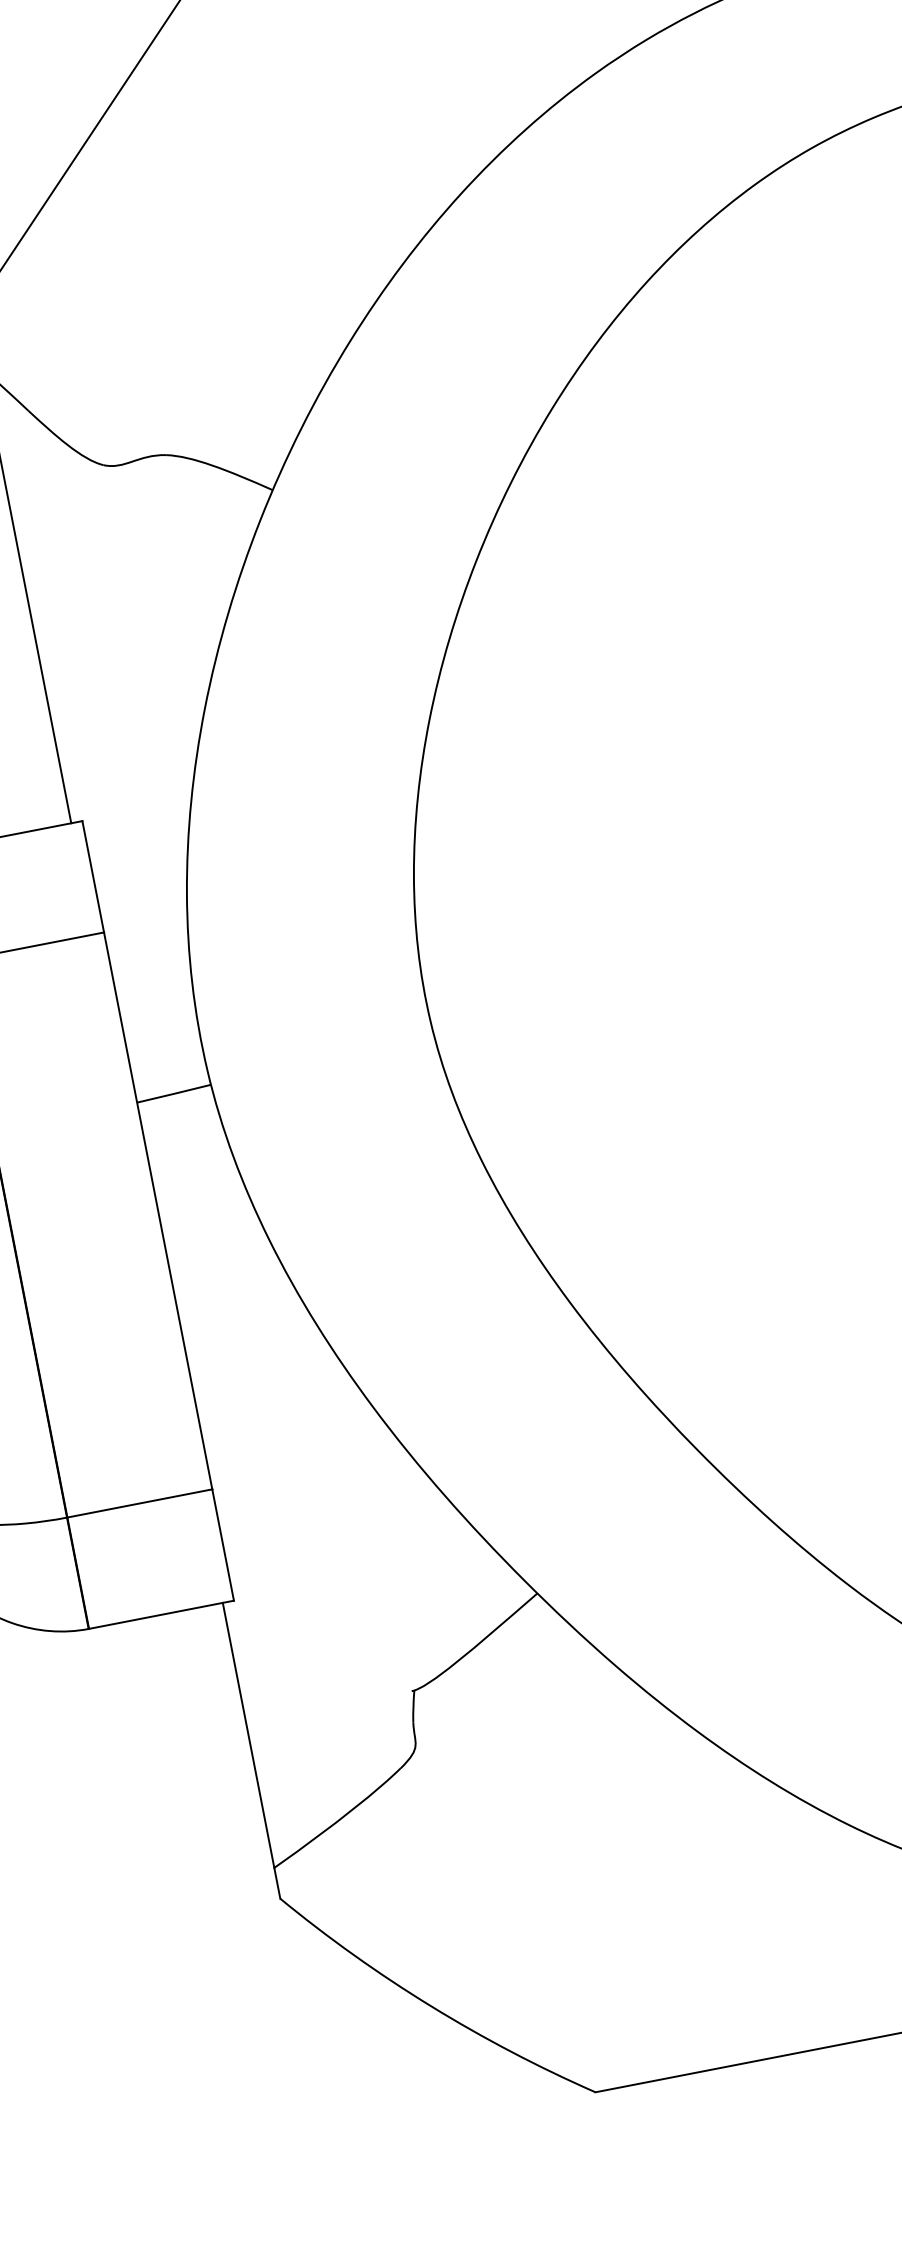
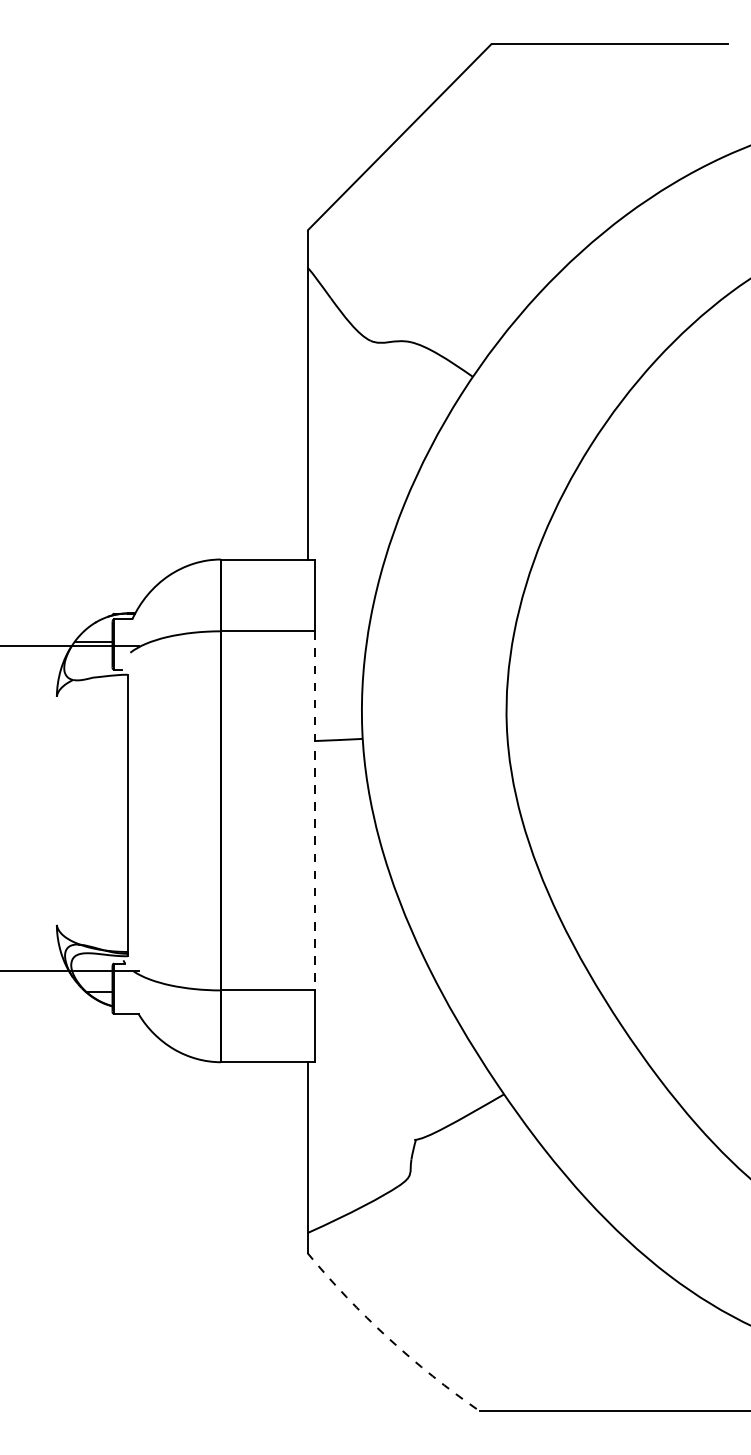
line: (157, 1210) -> (314, 810), solid -> dashed
arc: (431, 2006) -> (388, 1338), solid -> dashed

